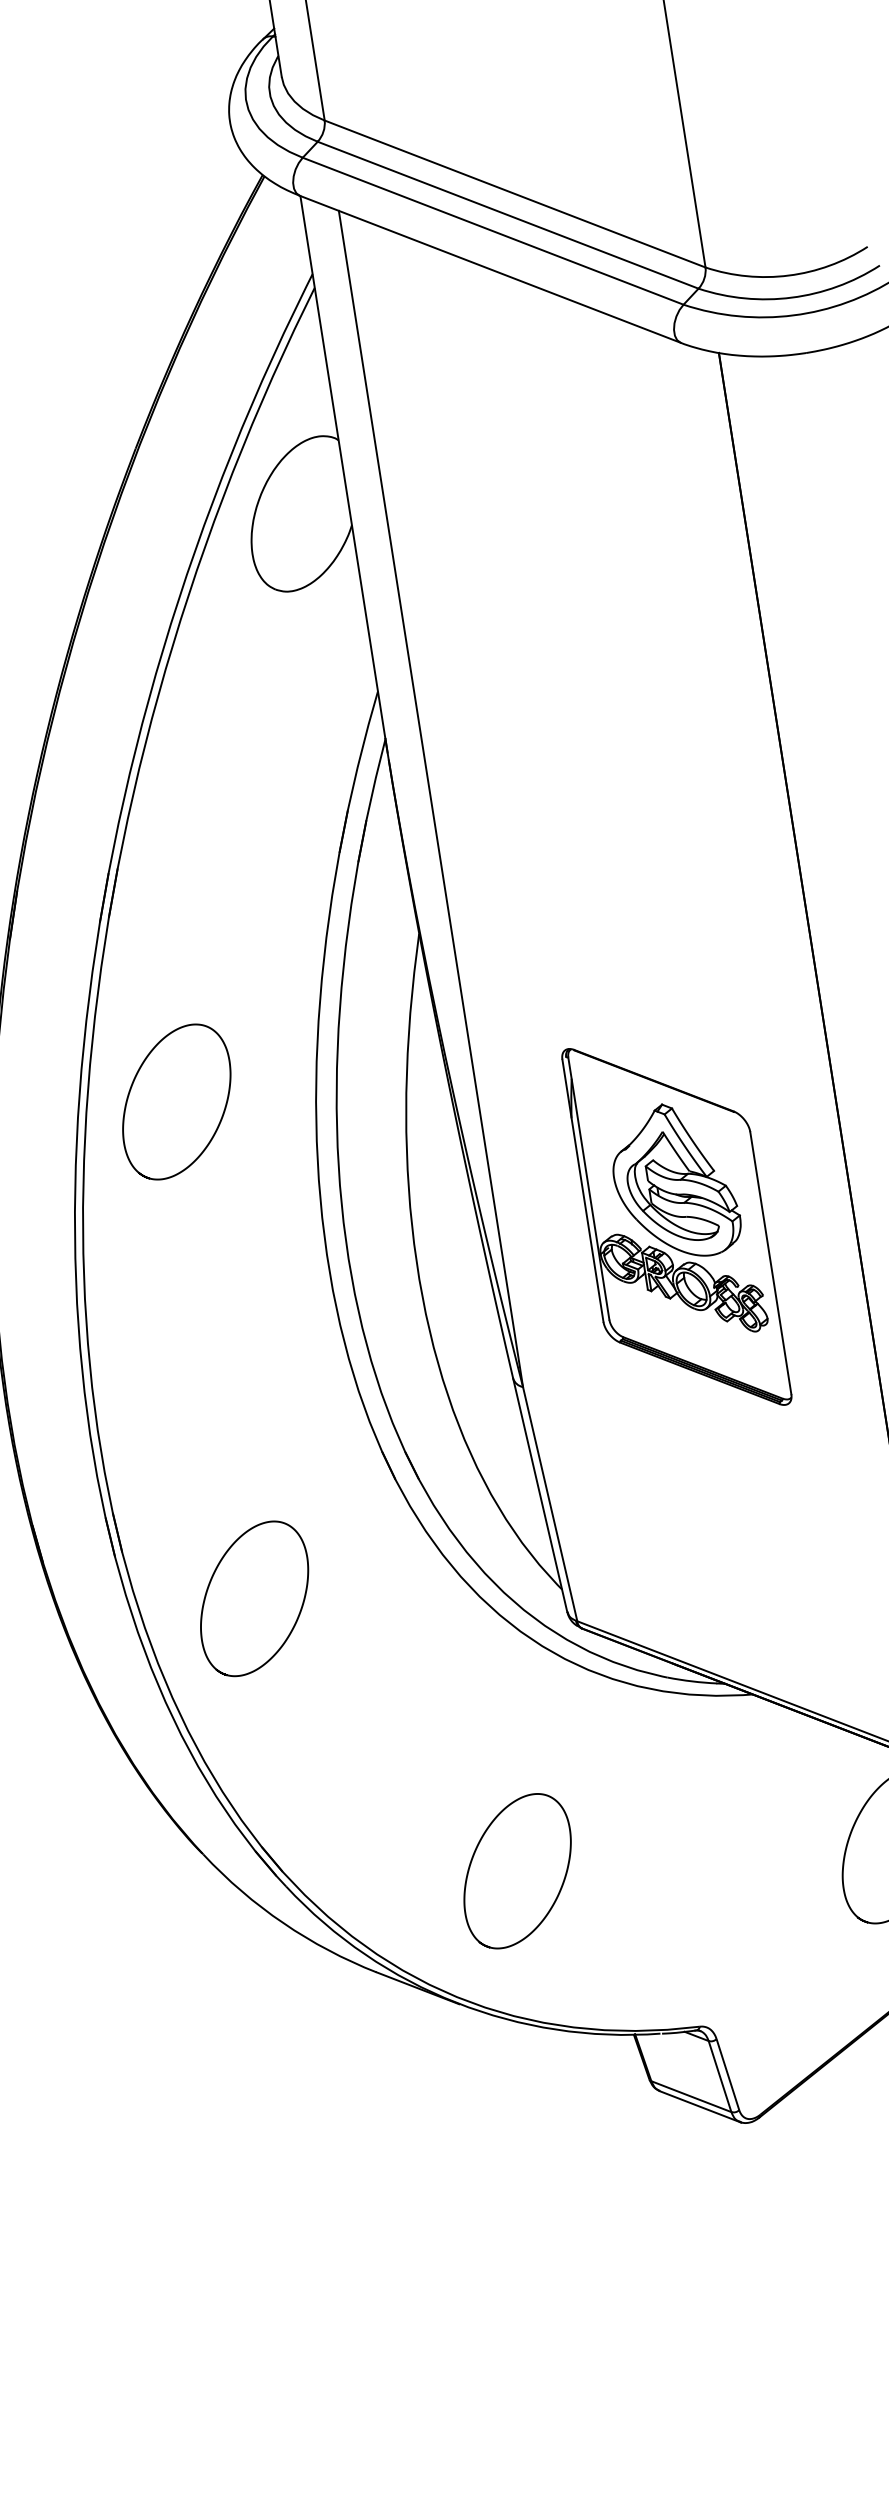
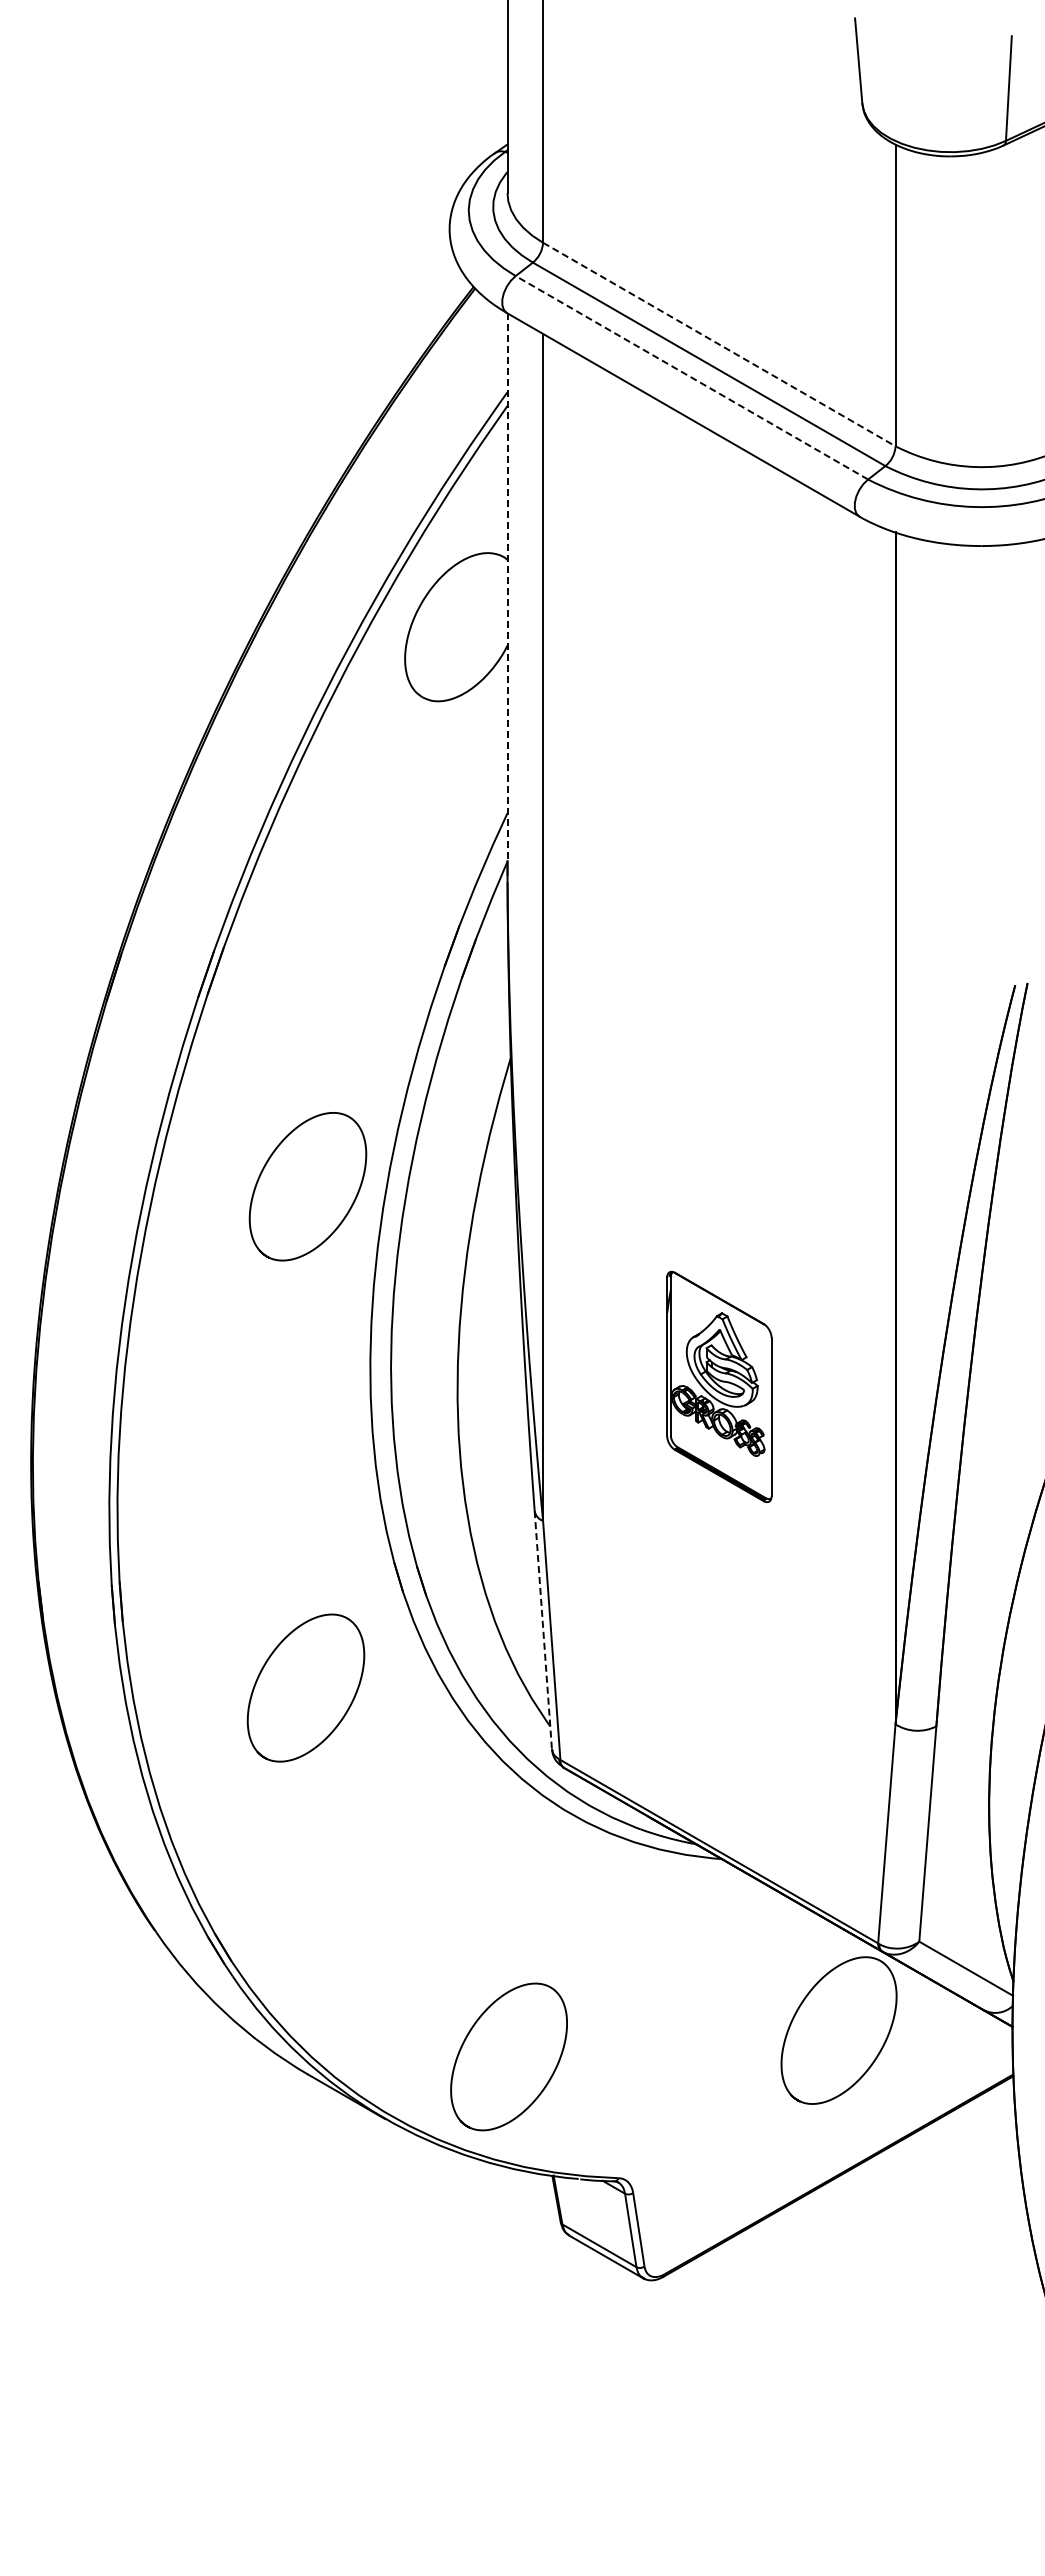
line: (515, 193) -> (719, 344), solid -> dashed
line: (492, 231) -> (691, 377), solid -> dashed
line: (342, 467) -> (507, 587), solid -> dashed
curve: (134, 1082) -> (269, 1160), moved
part: (677, 1226) -> (719, 1386), size x0.6
line: (540, 1495) -> (543, 1630), solid -> dashed
curve: (212, 1579) -> (267, 1662), moved
curve: (474, 1855) -> (469, 2034), moved

